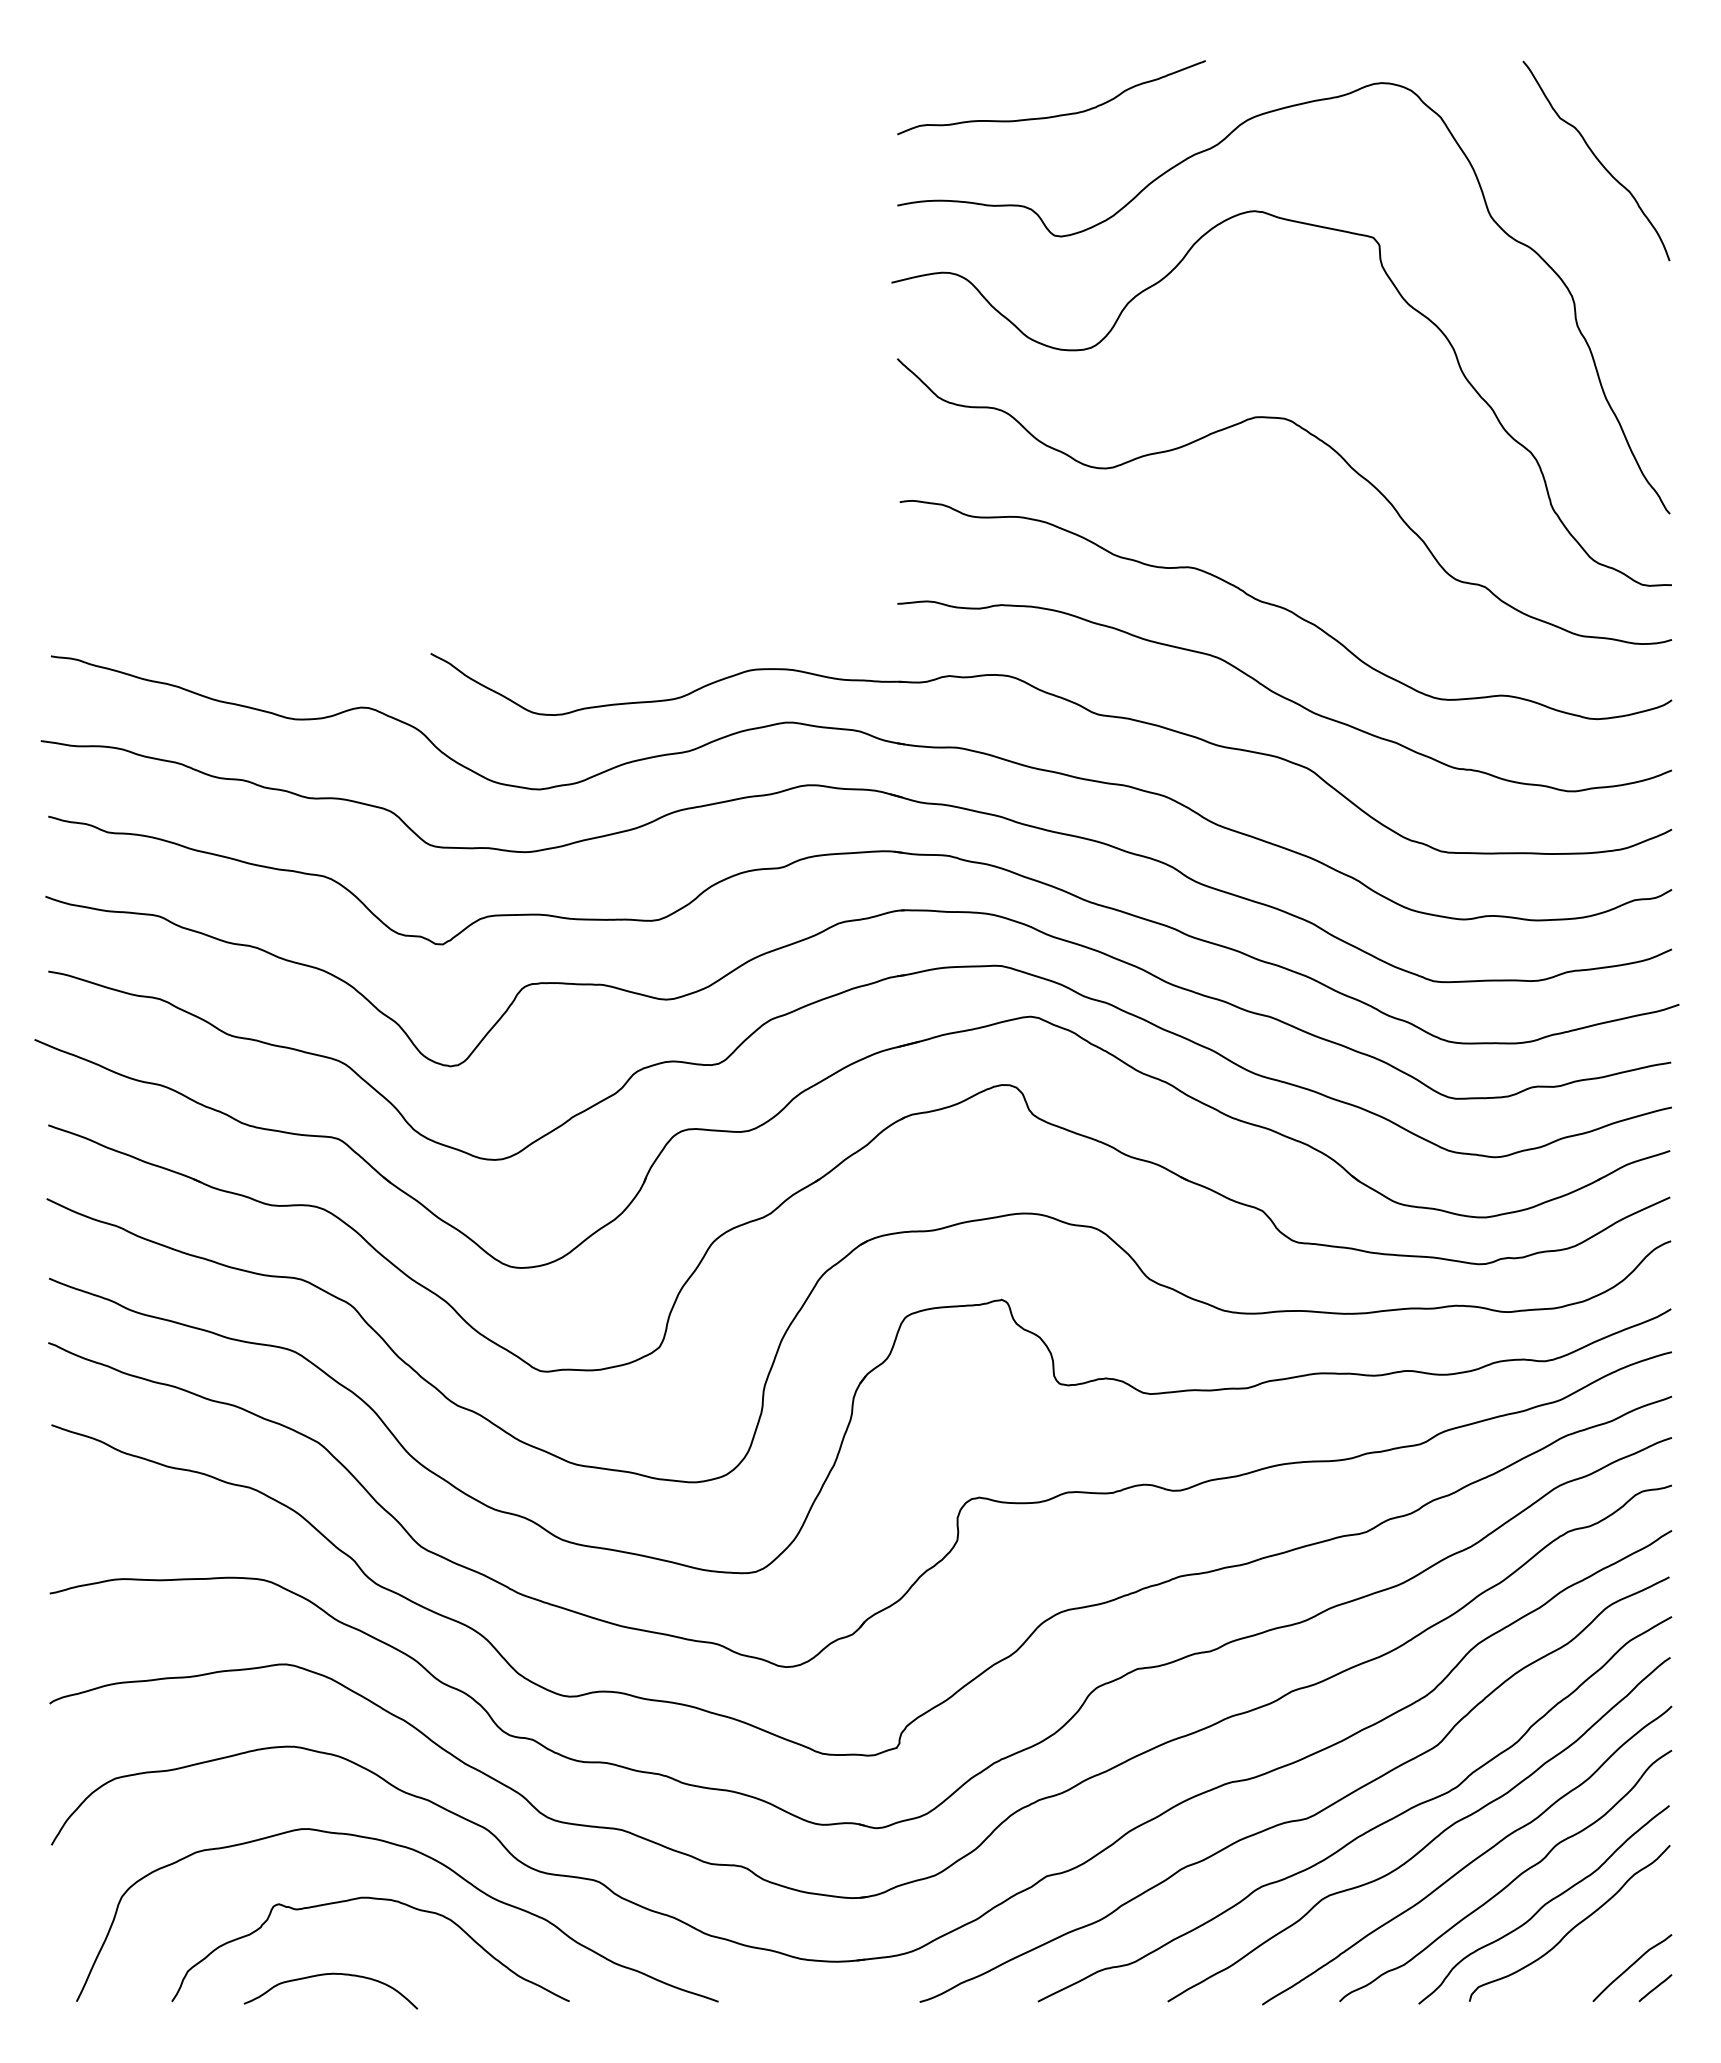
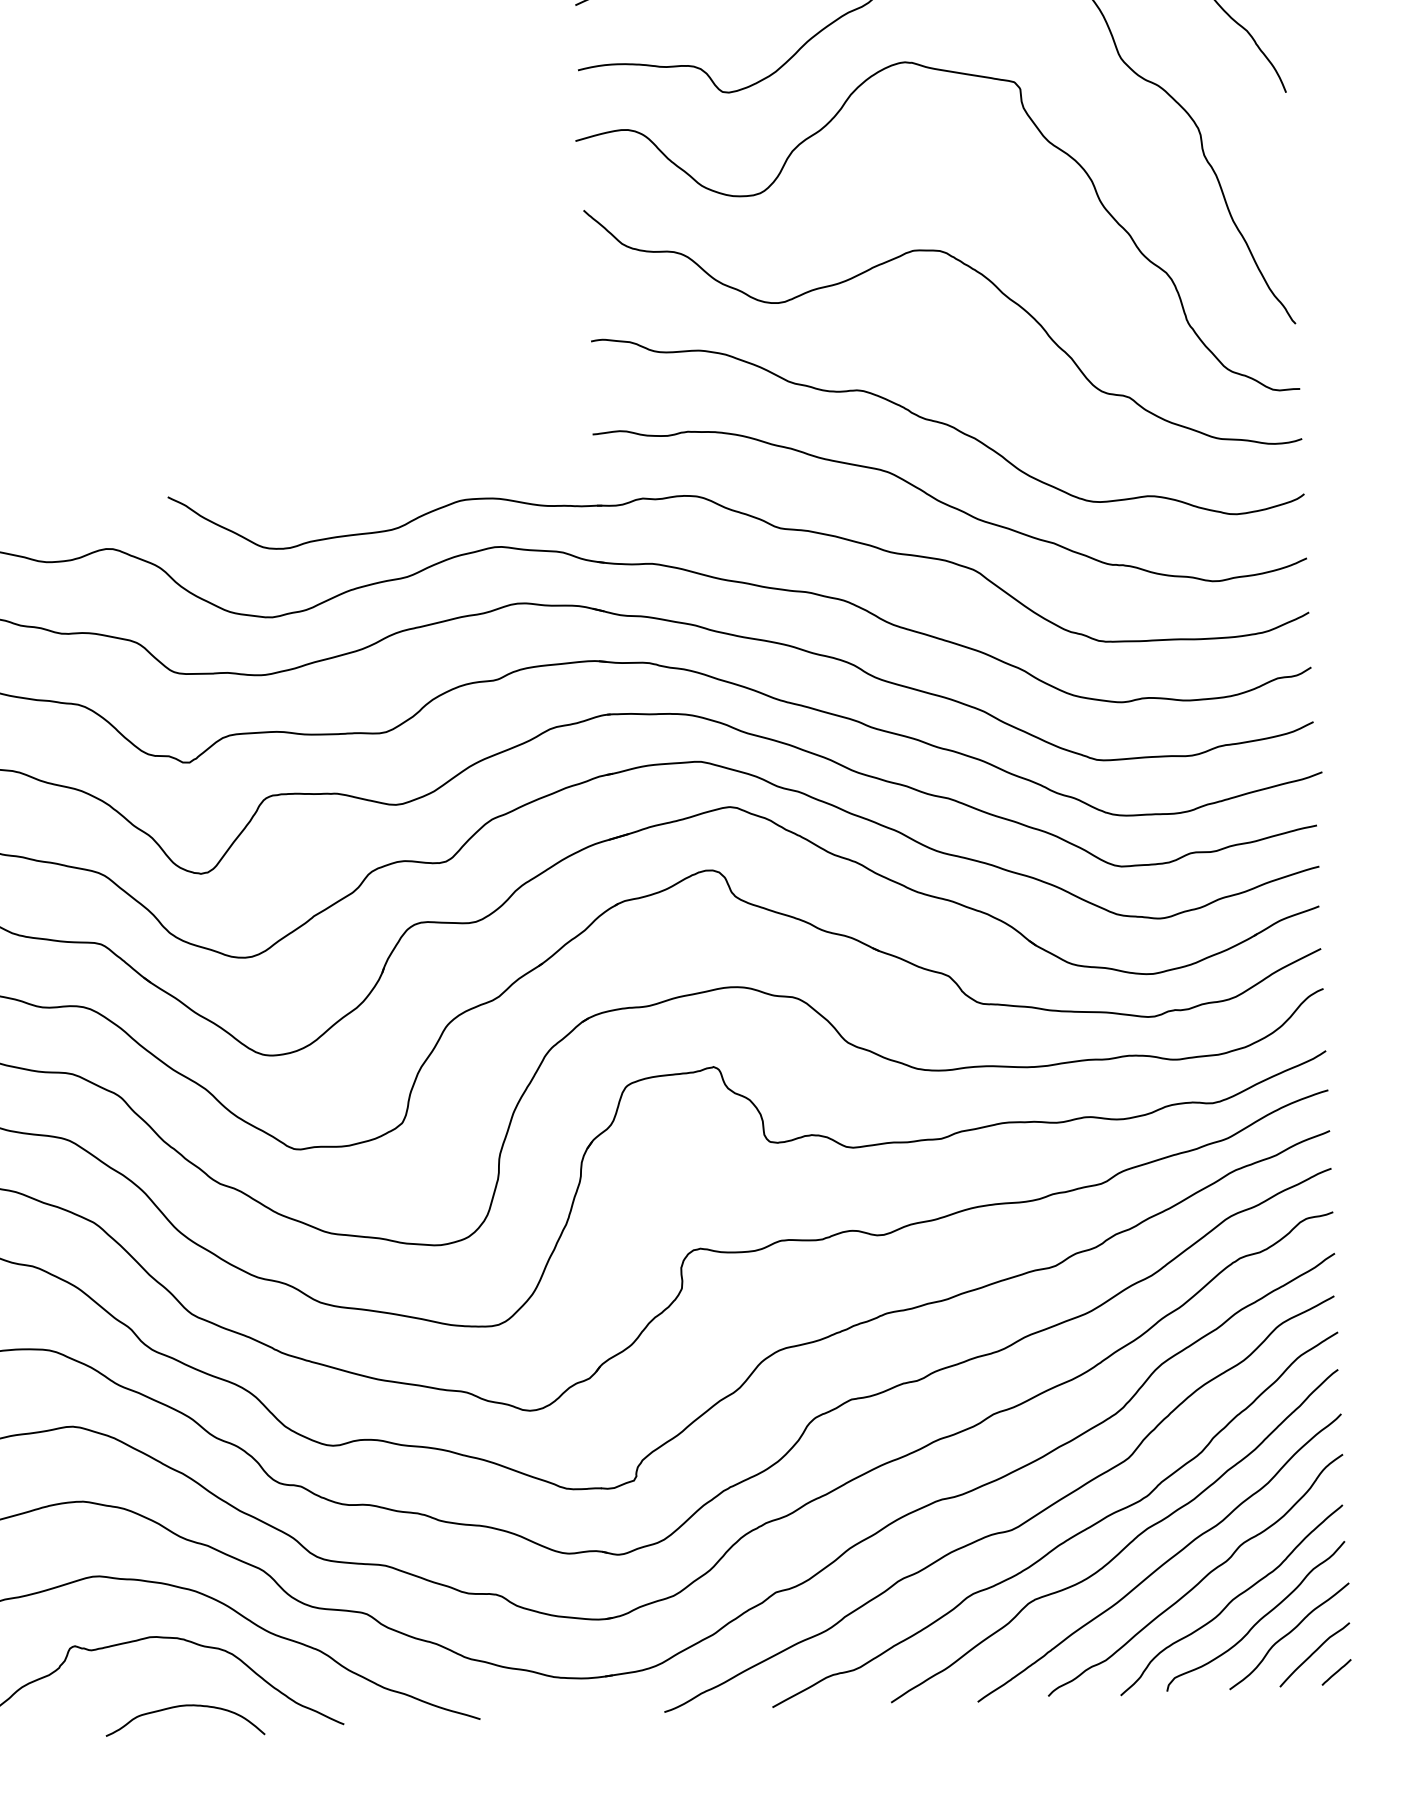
curve: (1605, 1944) -> (1289, 1634), added
curve: (325, 1975) -> (179, 1707), moved

